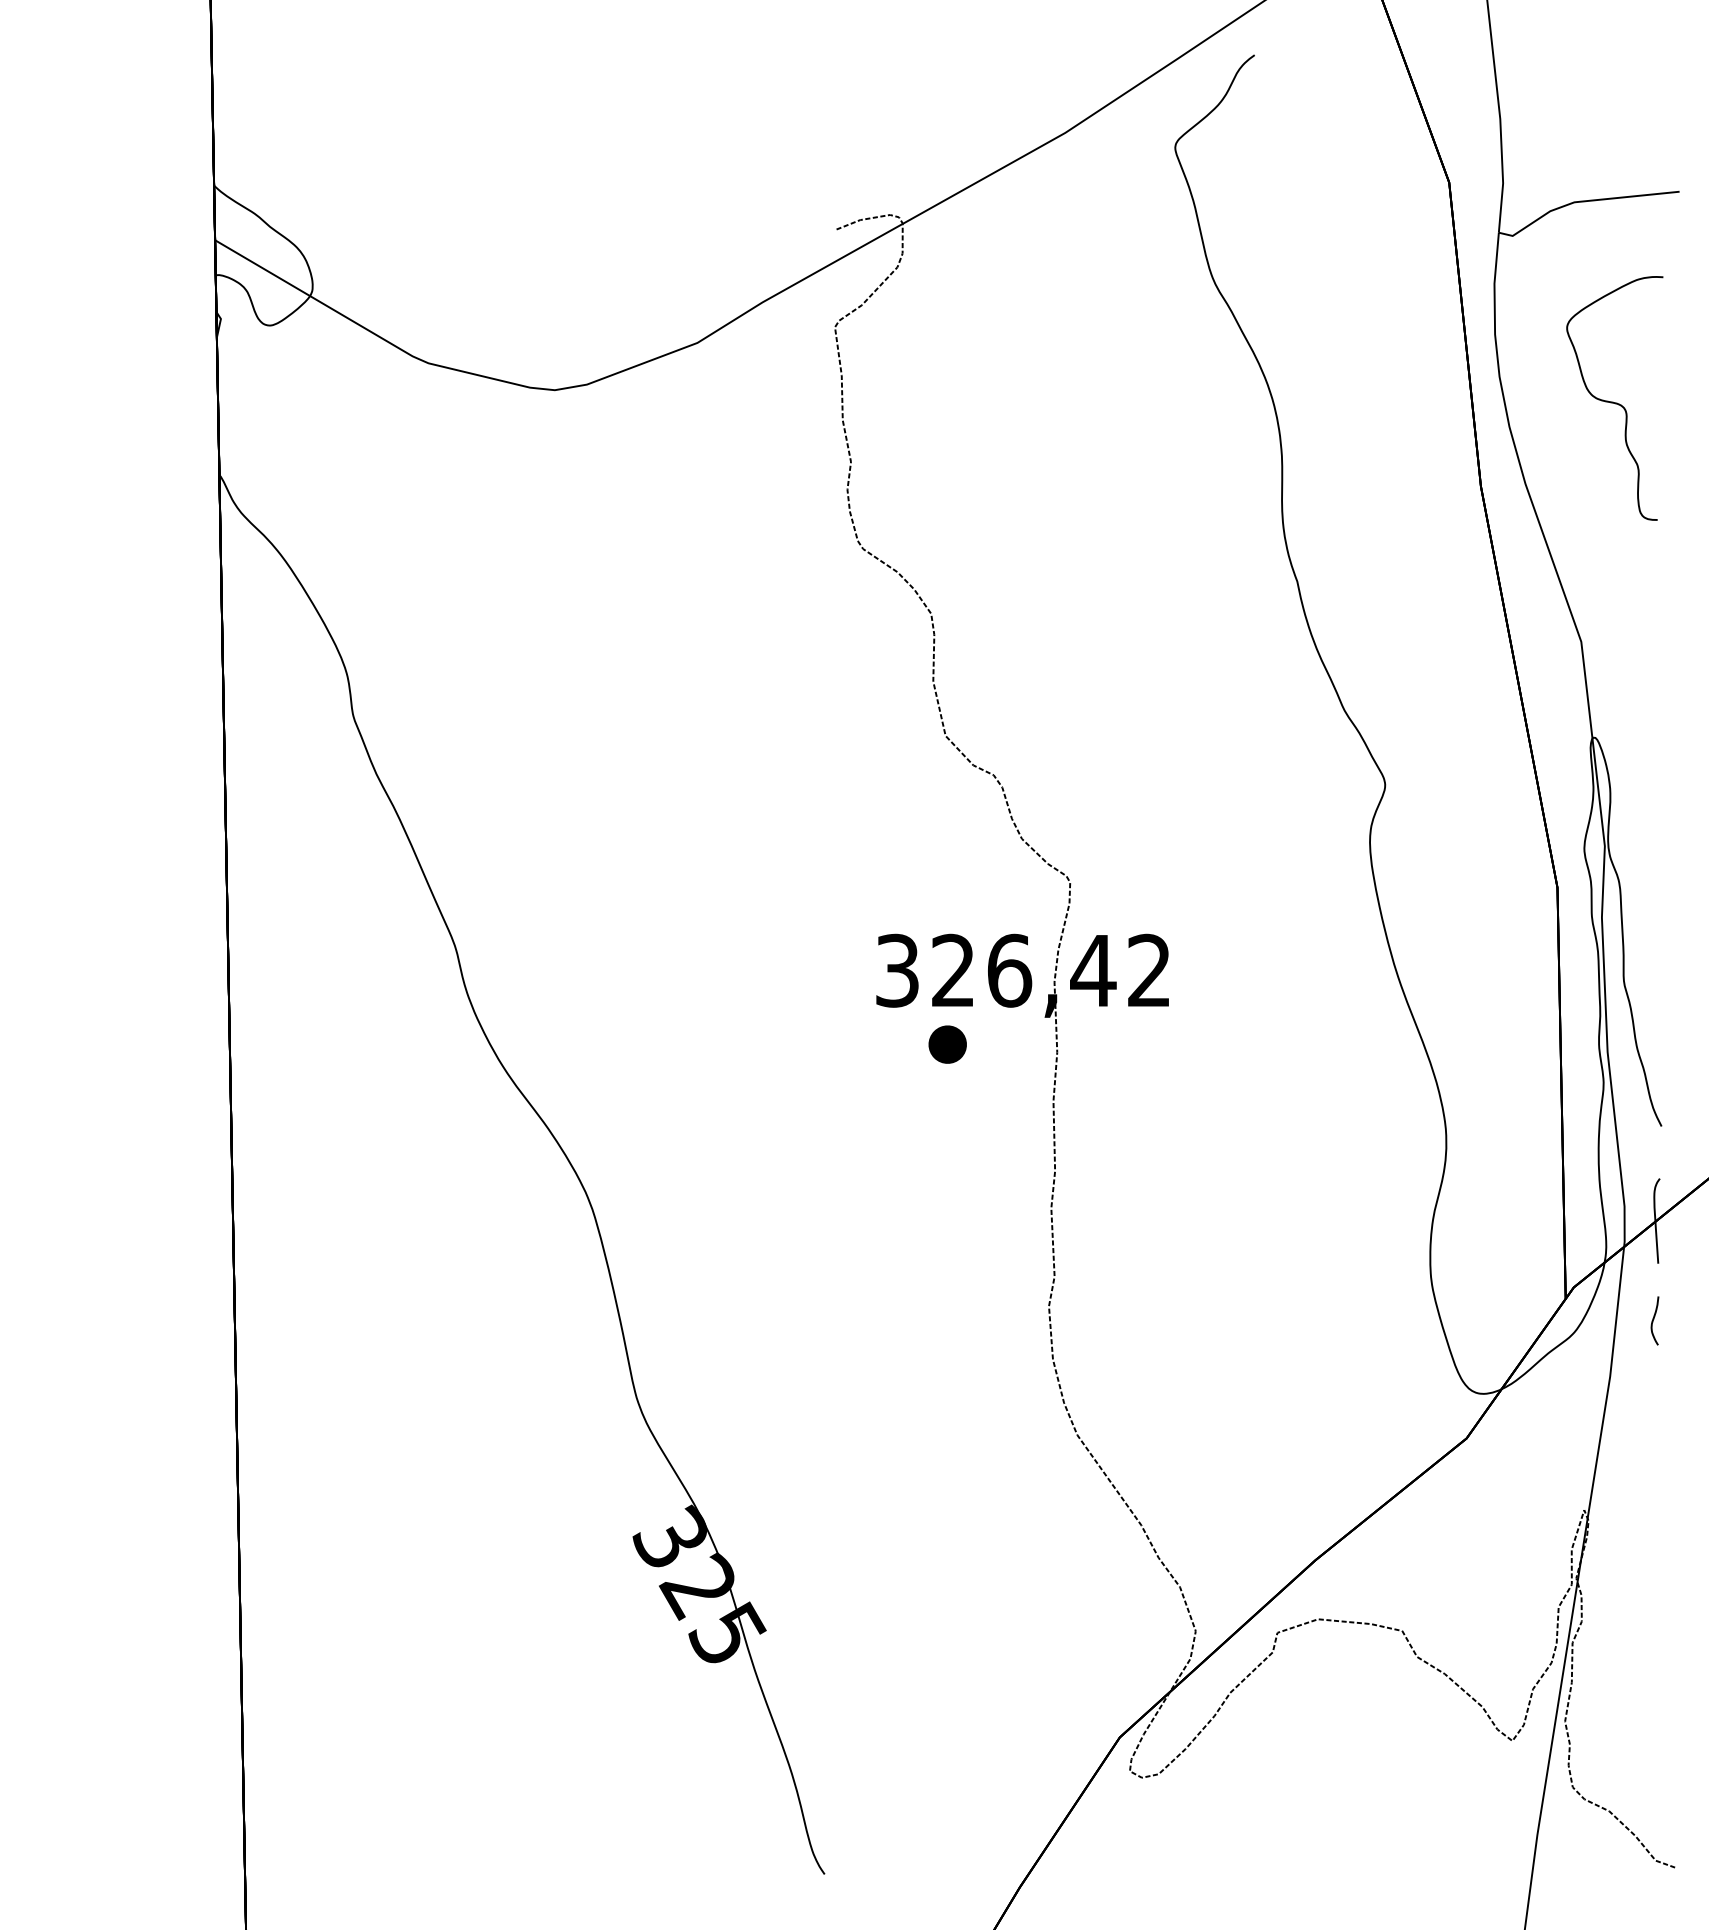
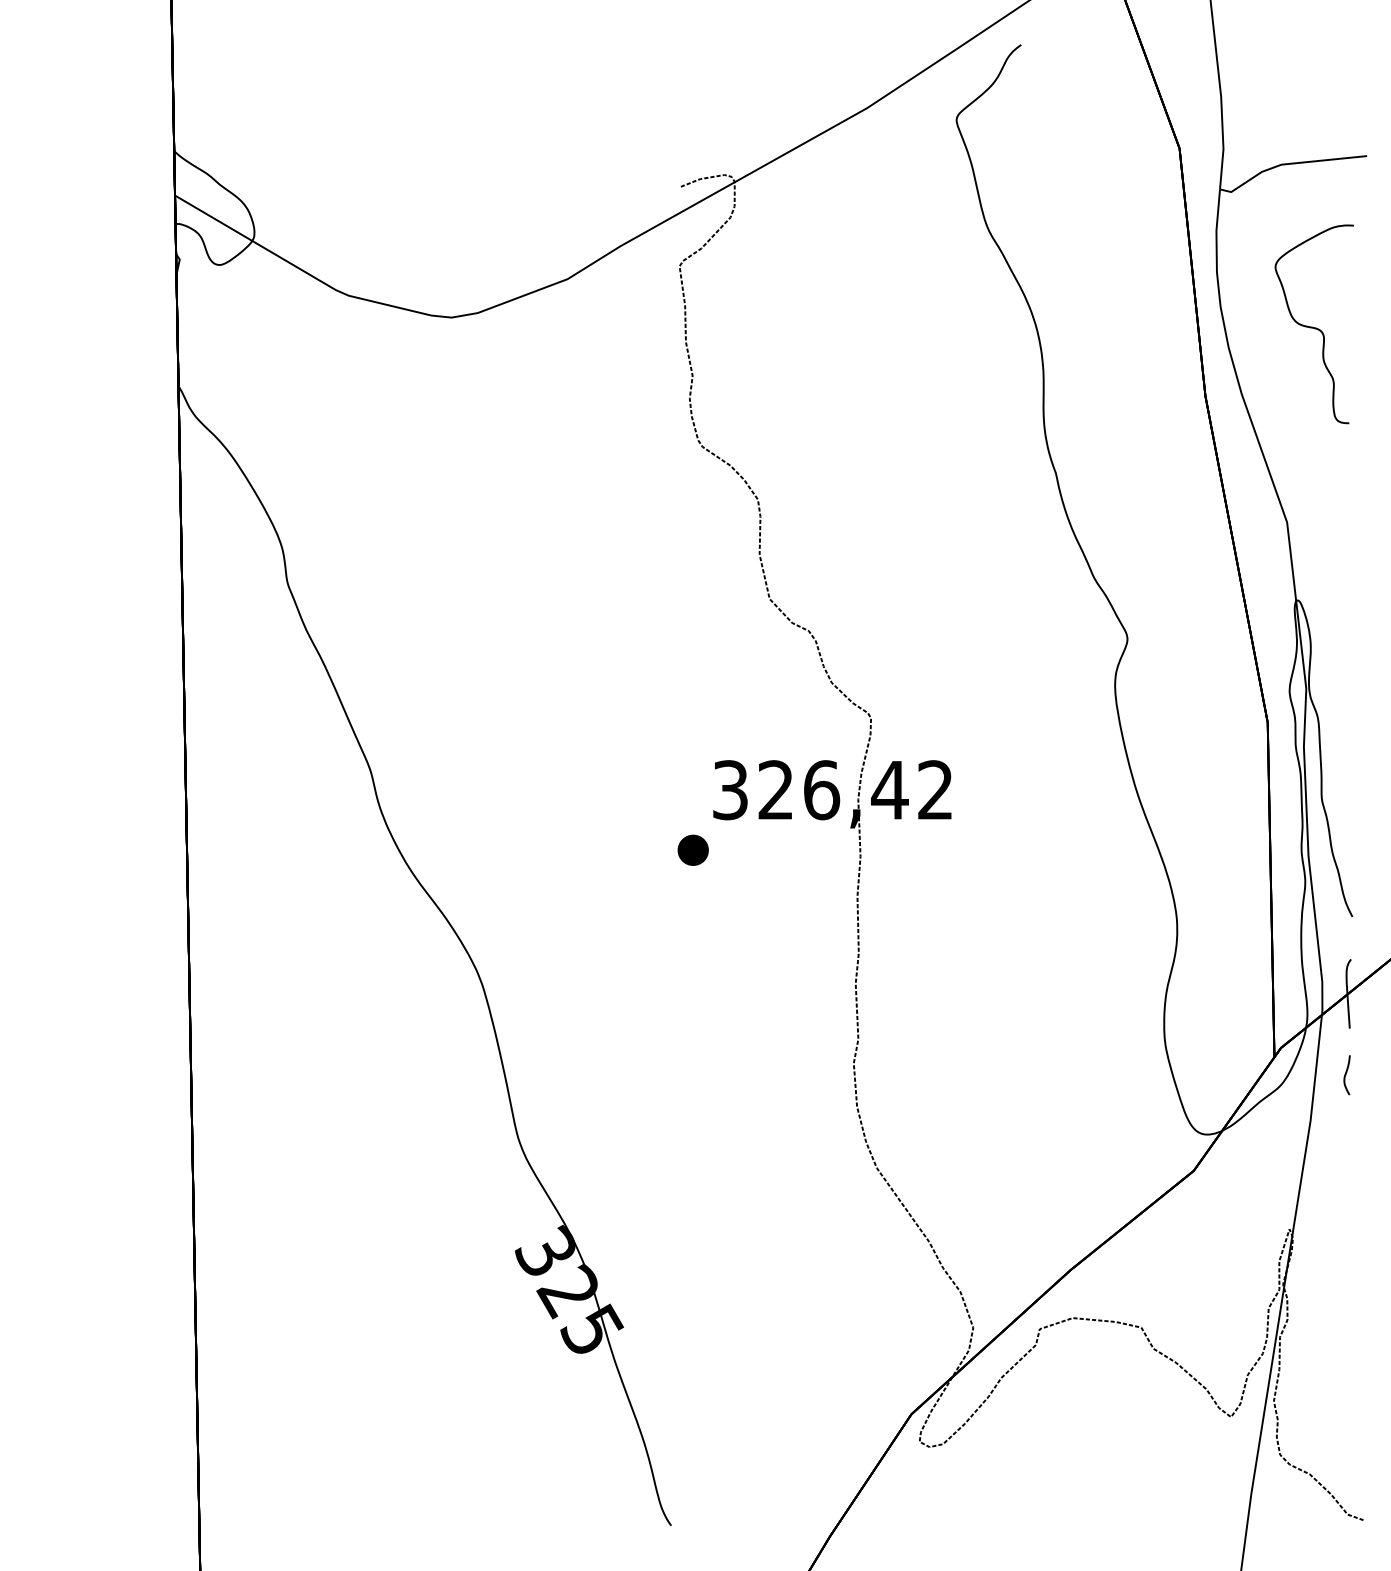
part: (947, 1044) -> (693, 850), moved

